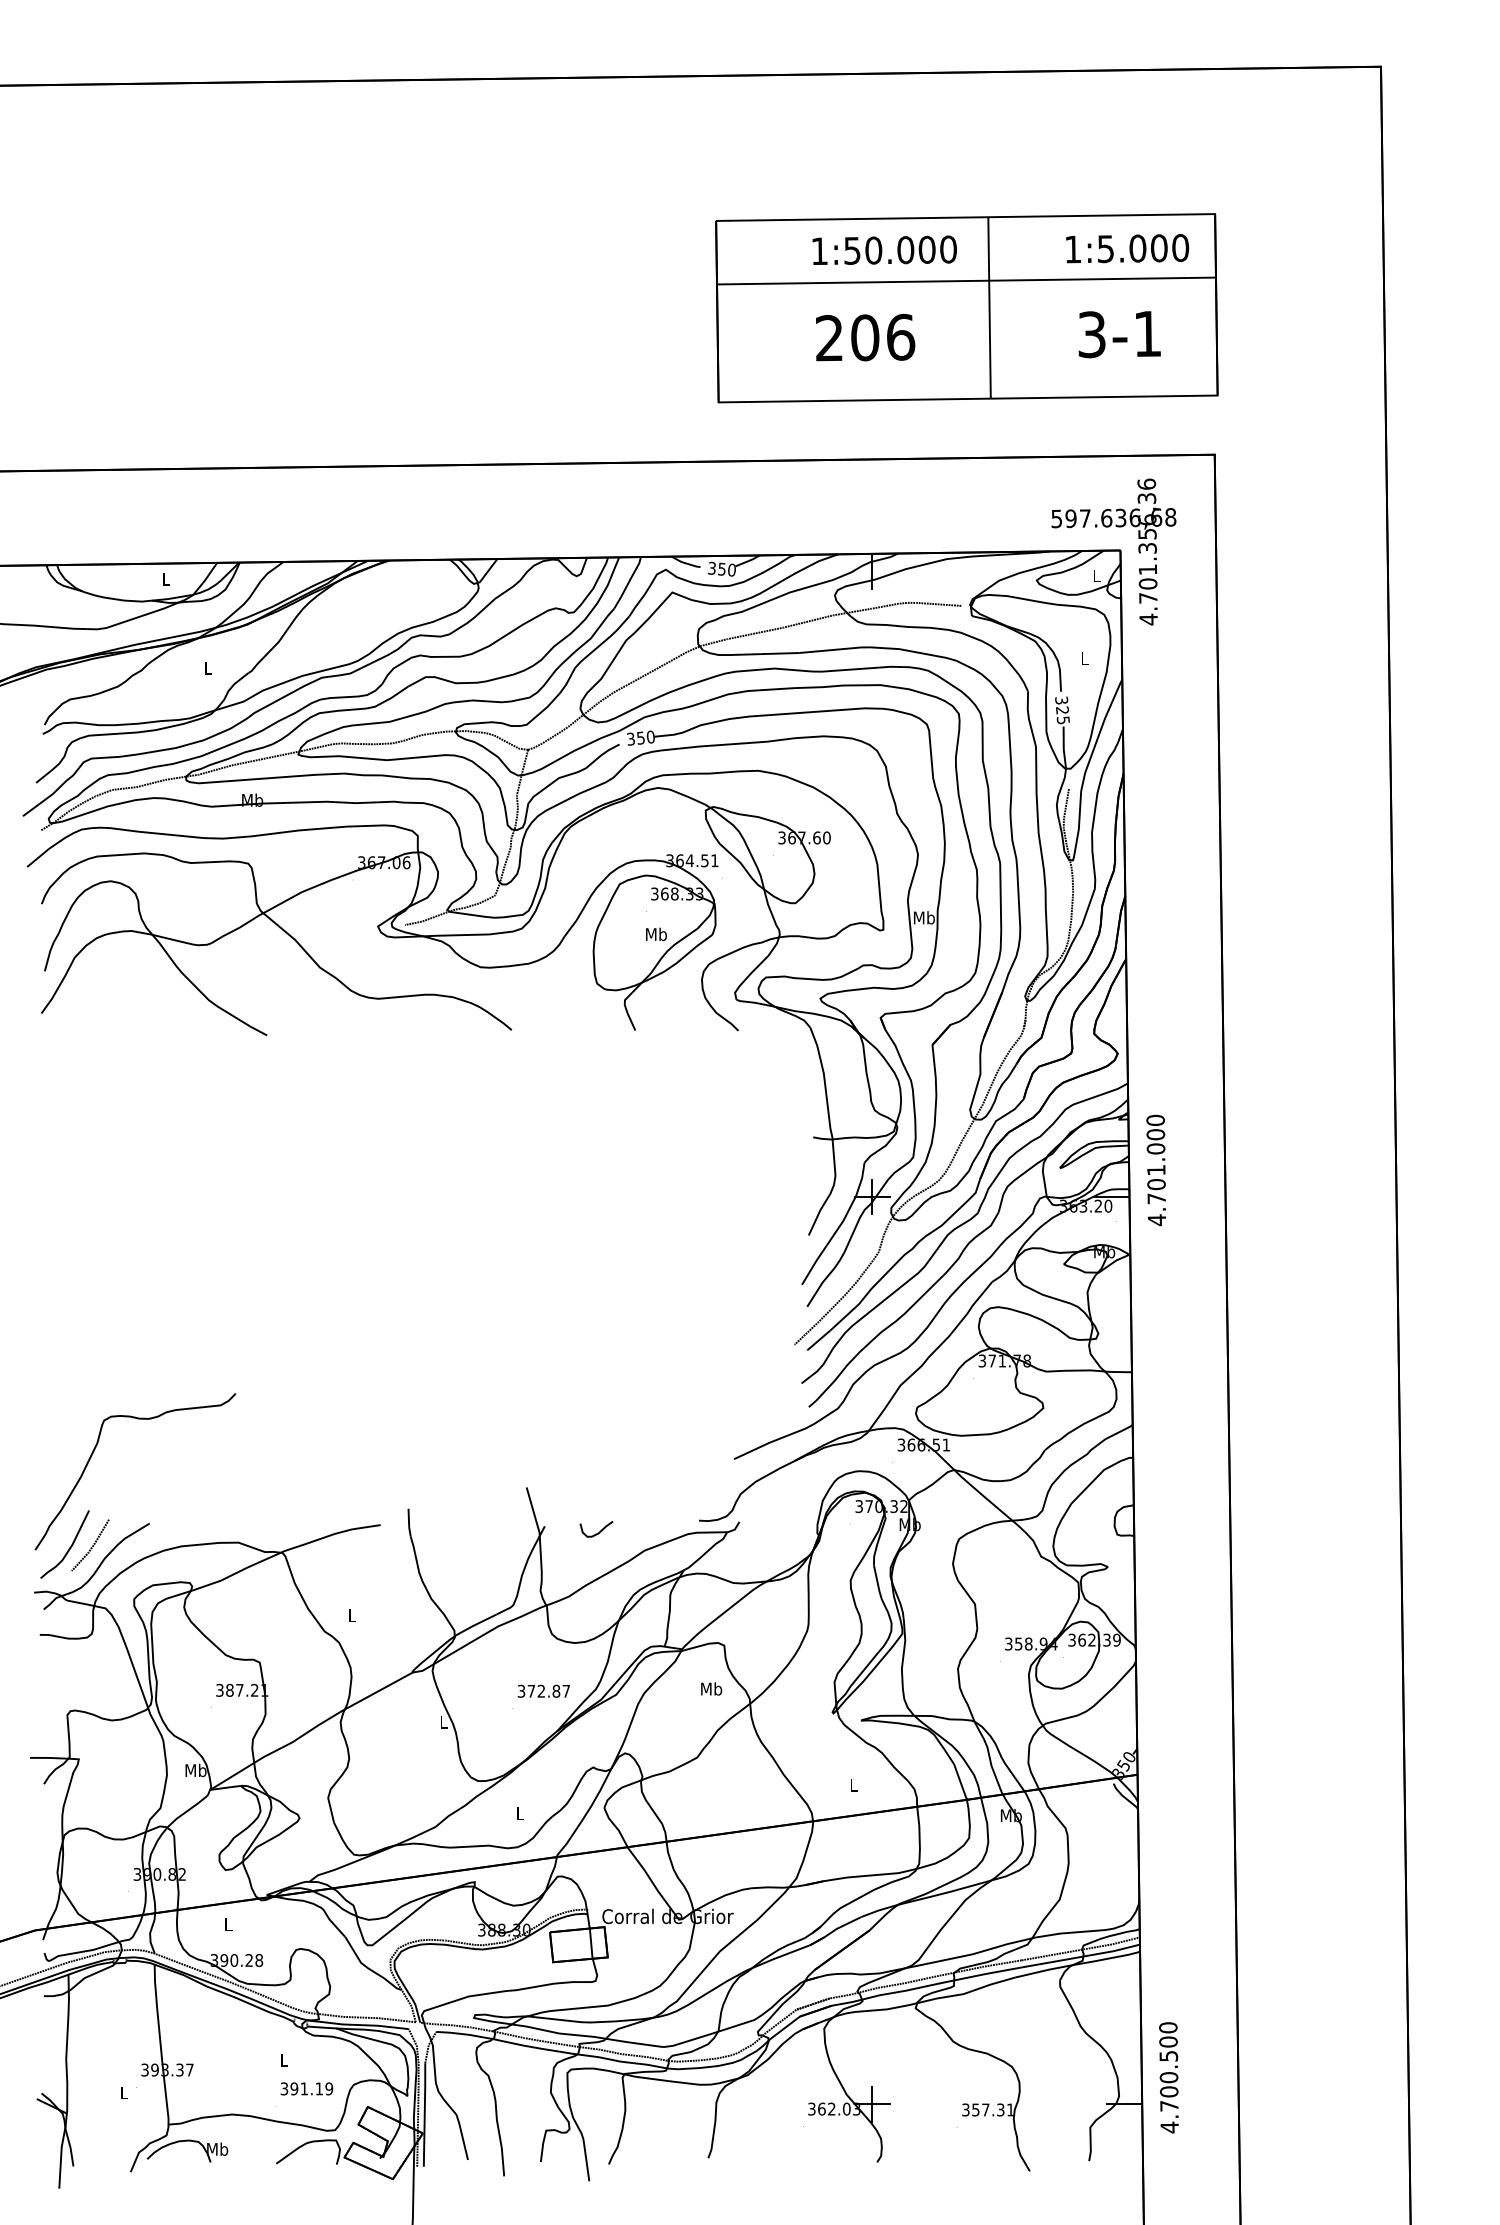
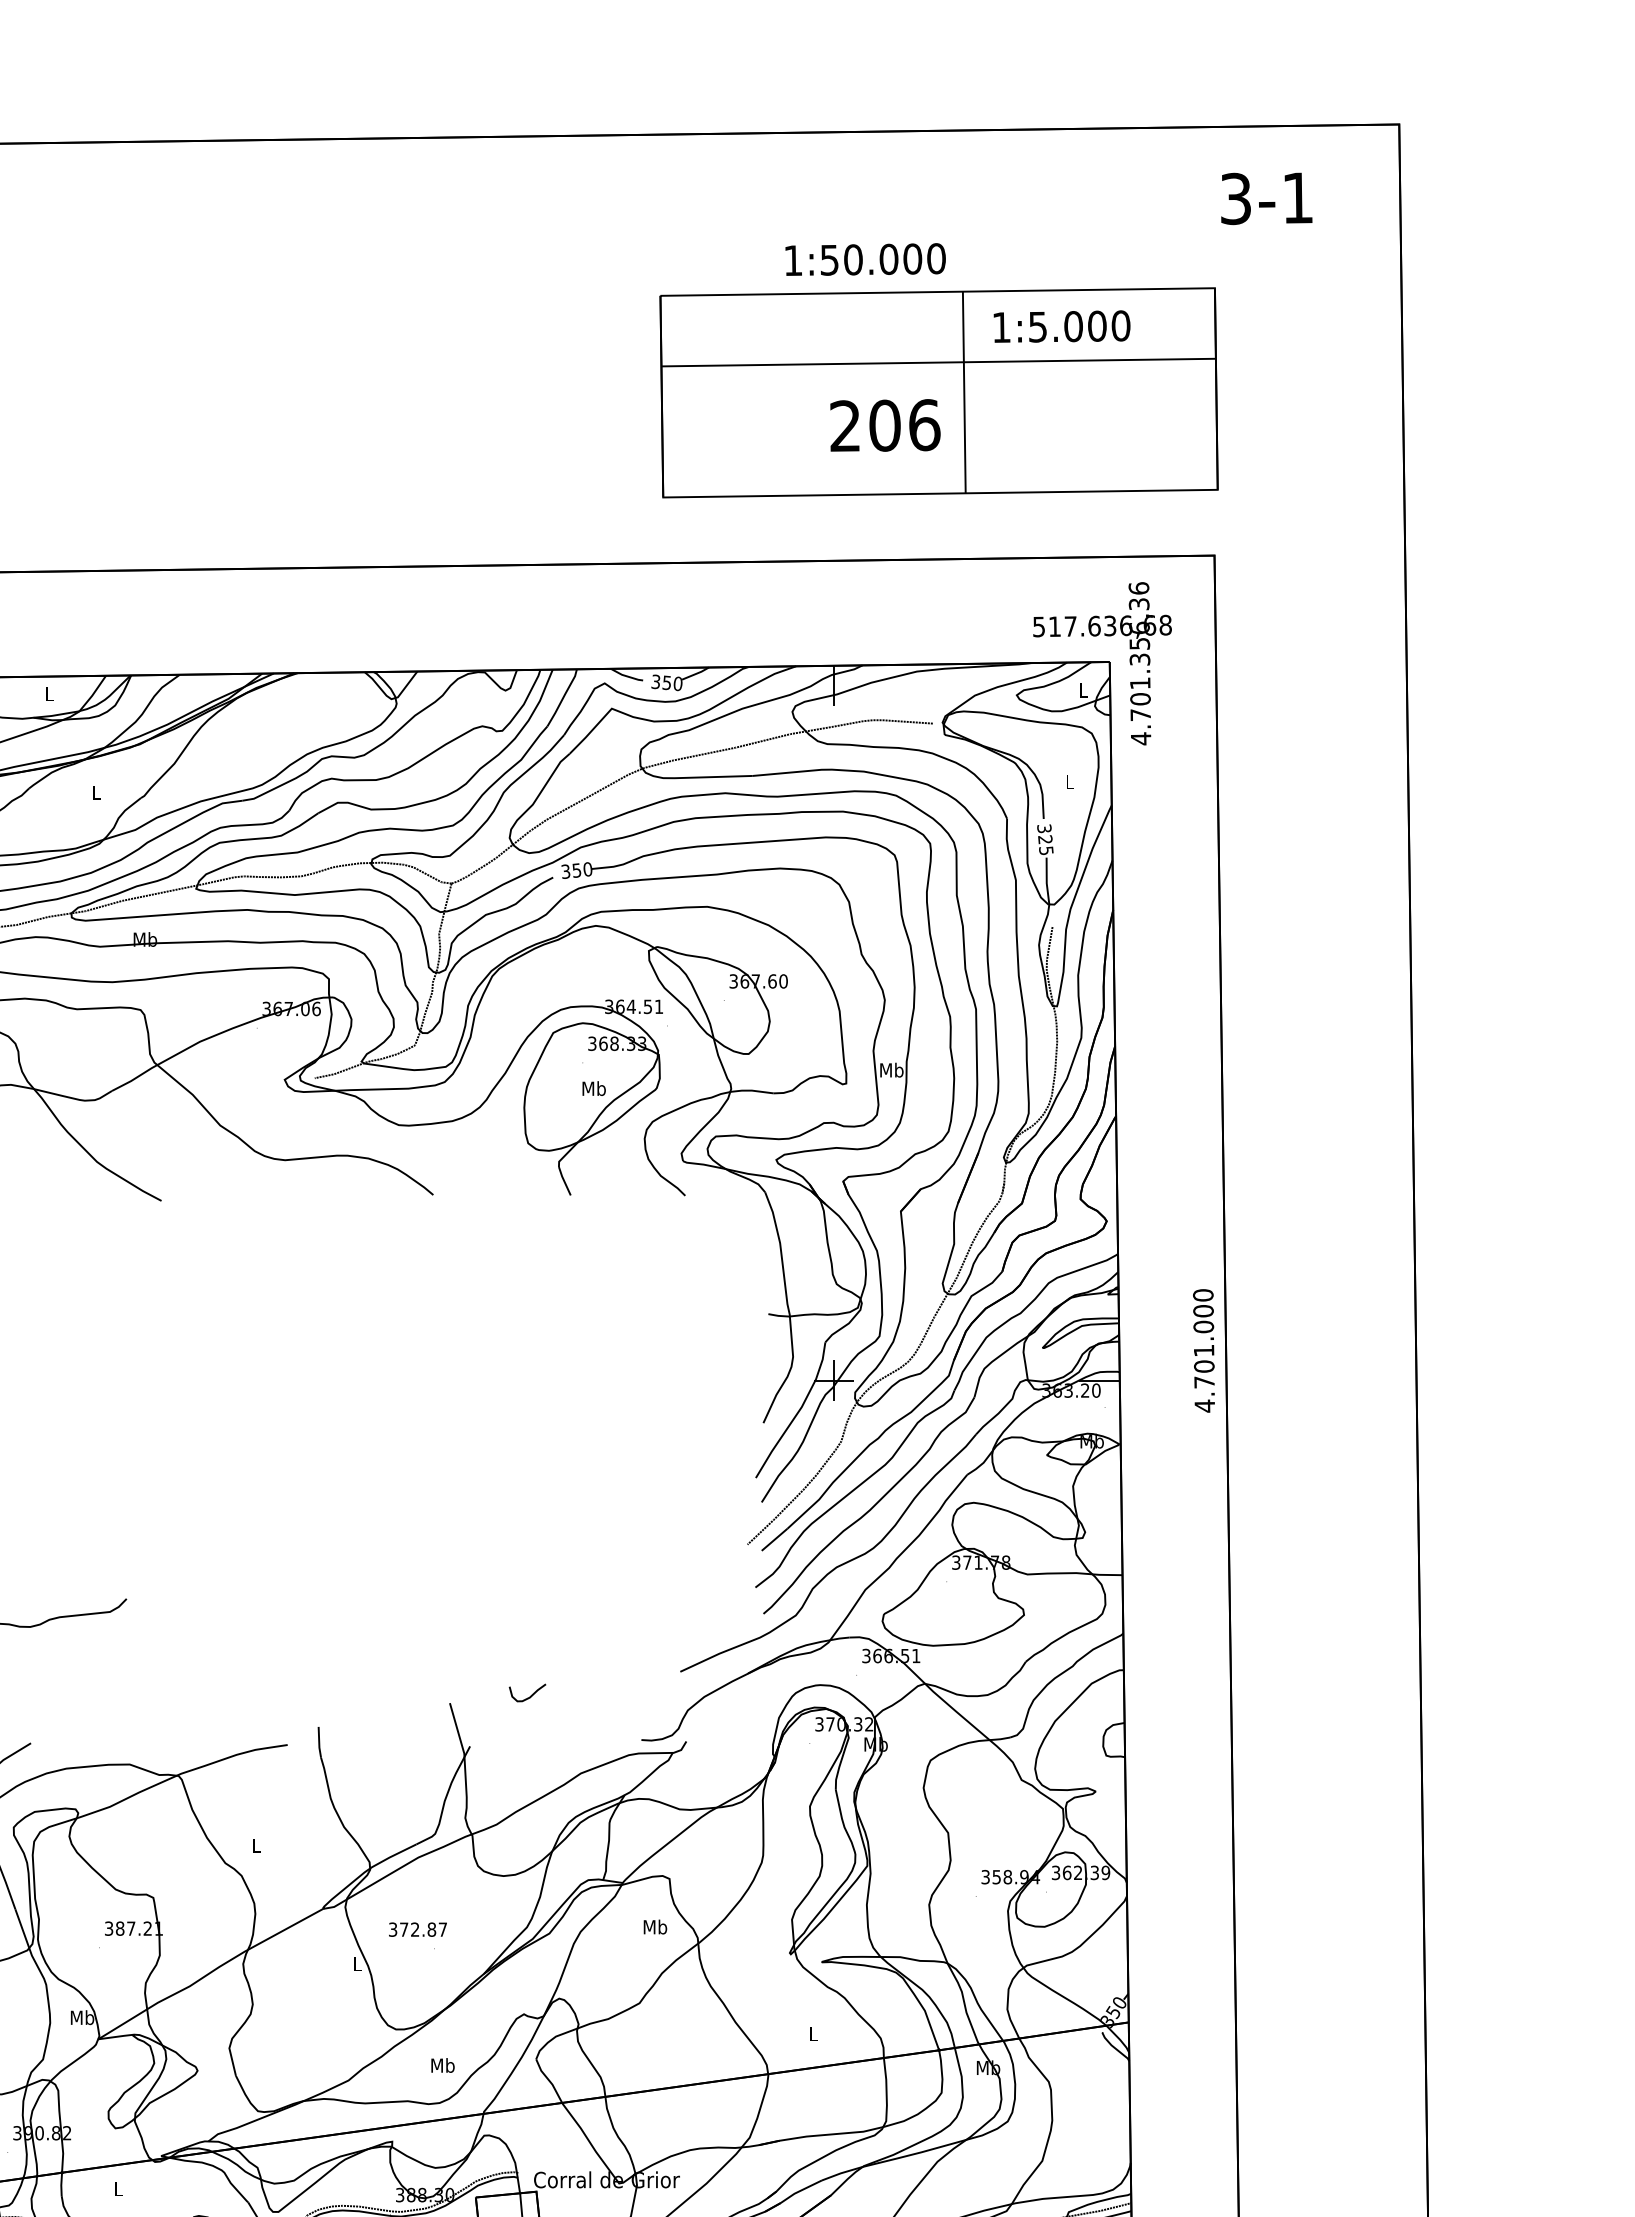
text: (1127, 248) -> (1062, 326), moved
text: (884, 249) -> (865, 258), moved
text: (1119, 334) -> (1266, 198), moved
text: (865, 337) -> (885, 425), moved
text: (1070, 518) -> (1054, 626), 597.636,68 -> 517.636,68
text: (1155, 1170) -> (1203, 1350), moved
curve: (599, 1531) -> (530, 1695), moved
text: (543, 1690) -> (417, 1928), moved
text: (520, 1813) -> (443, 2065), L -> Mb

